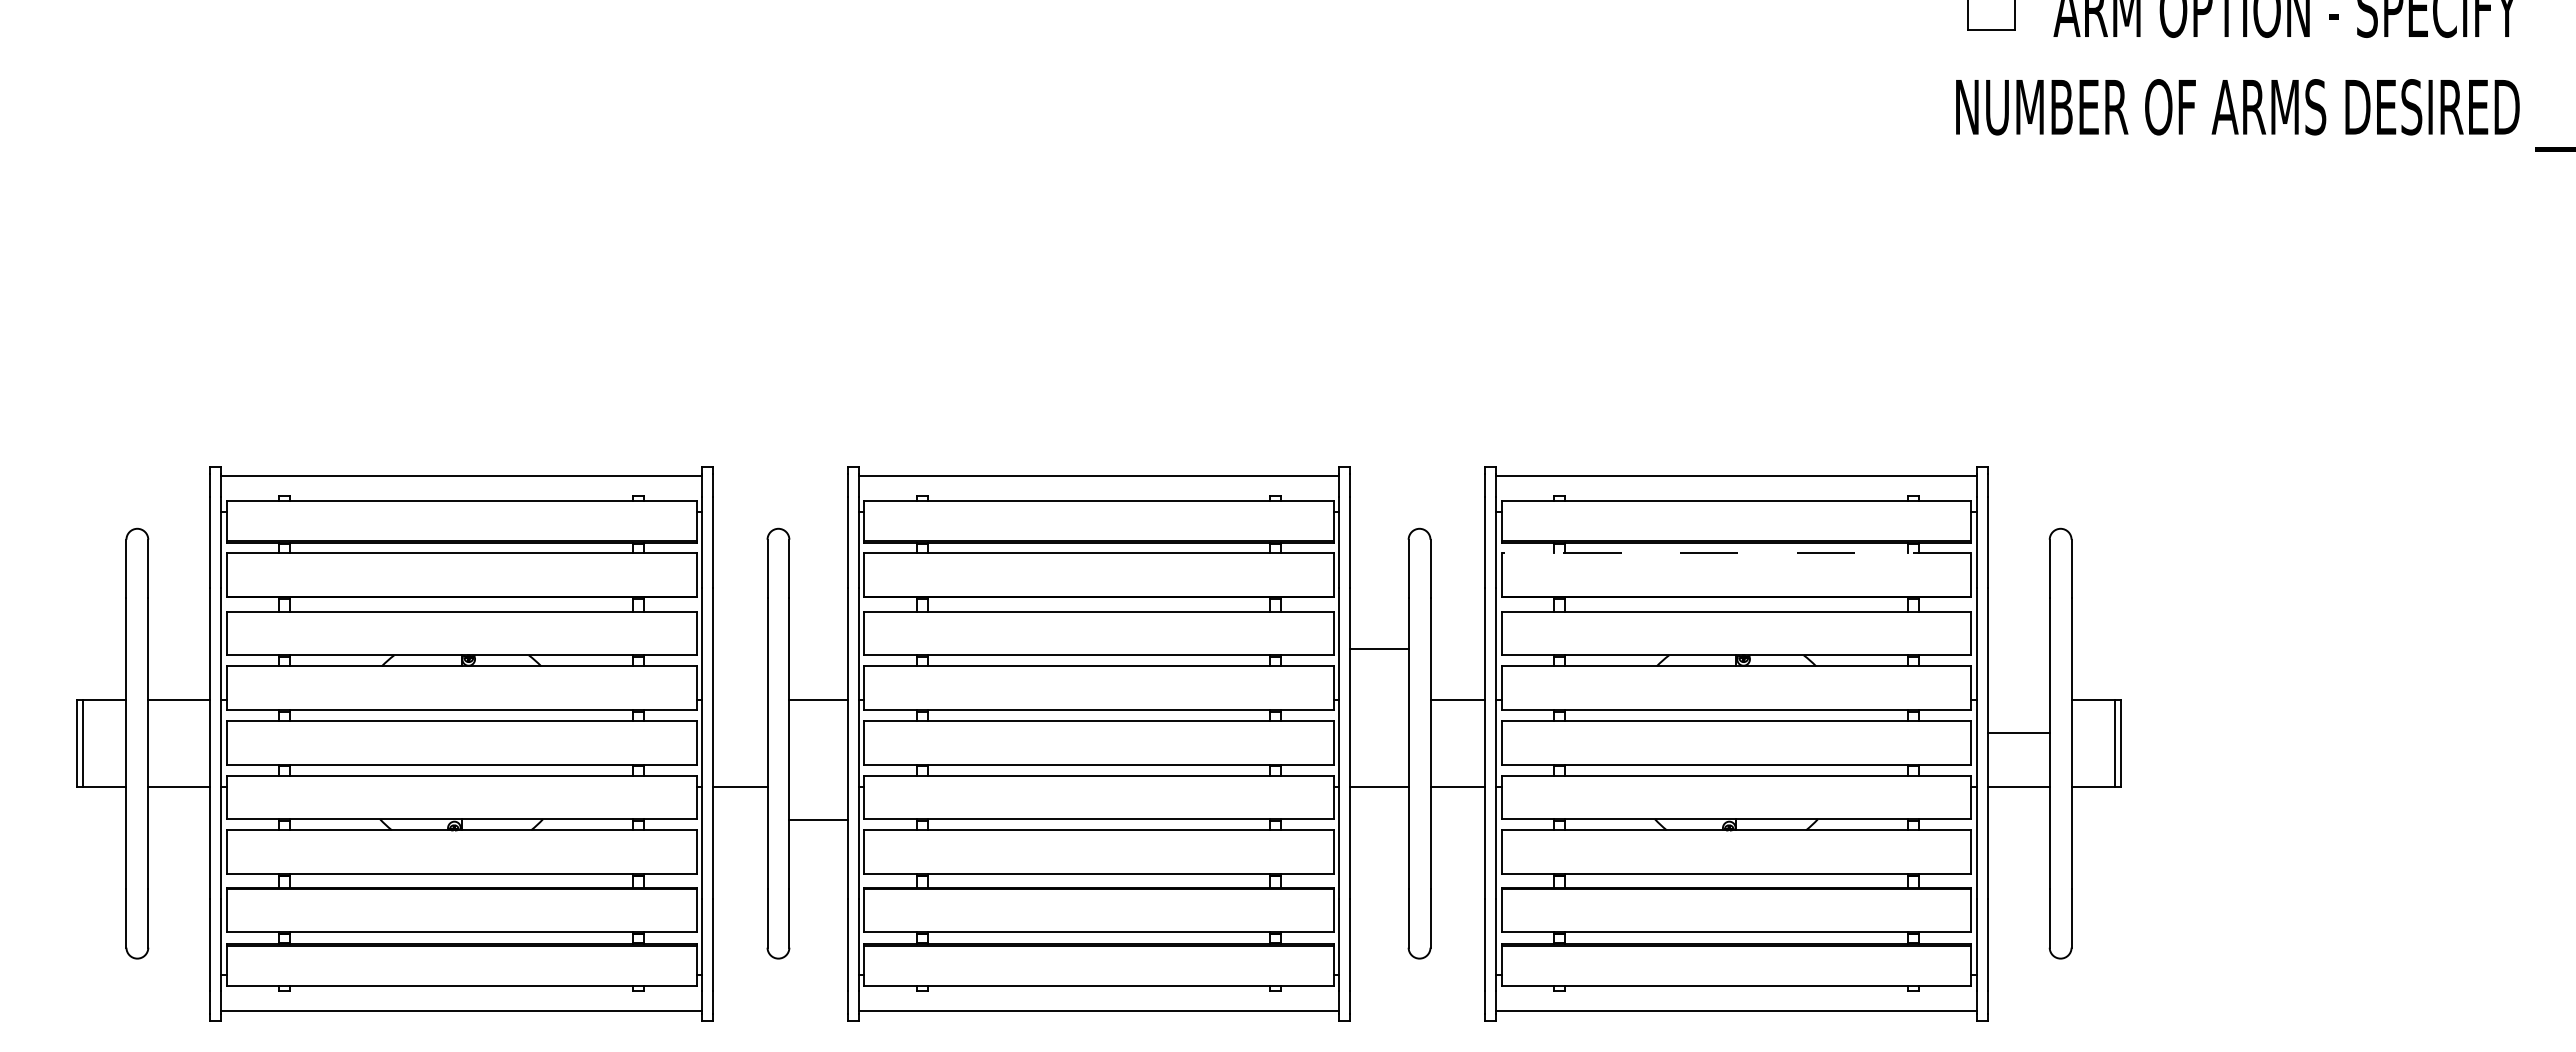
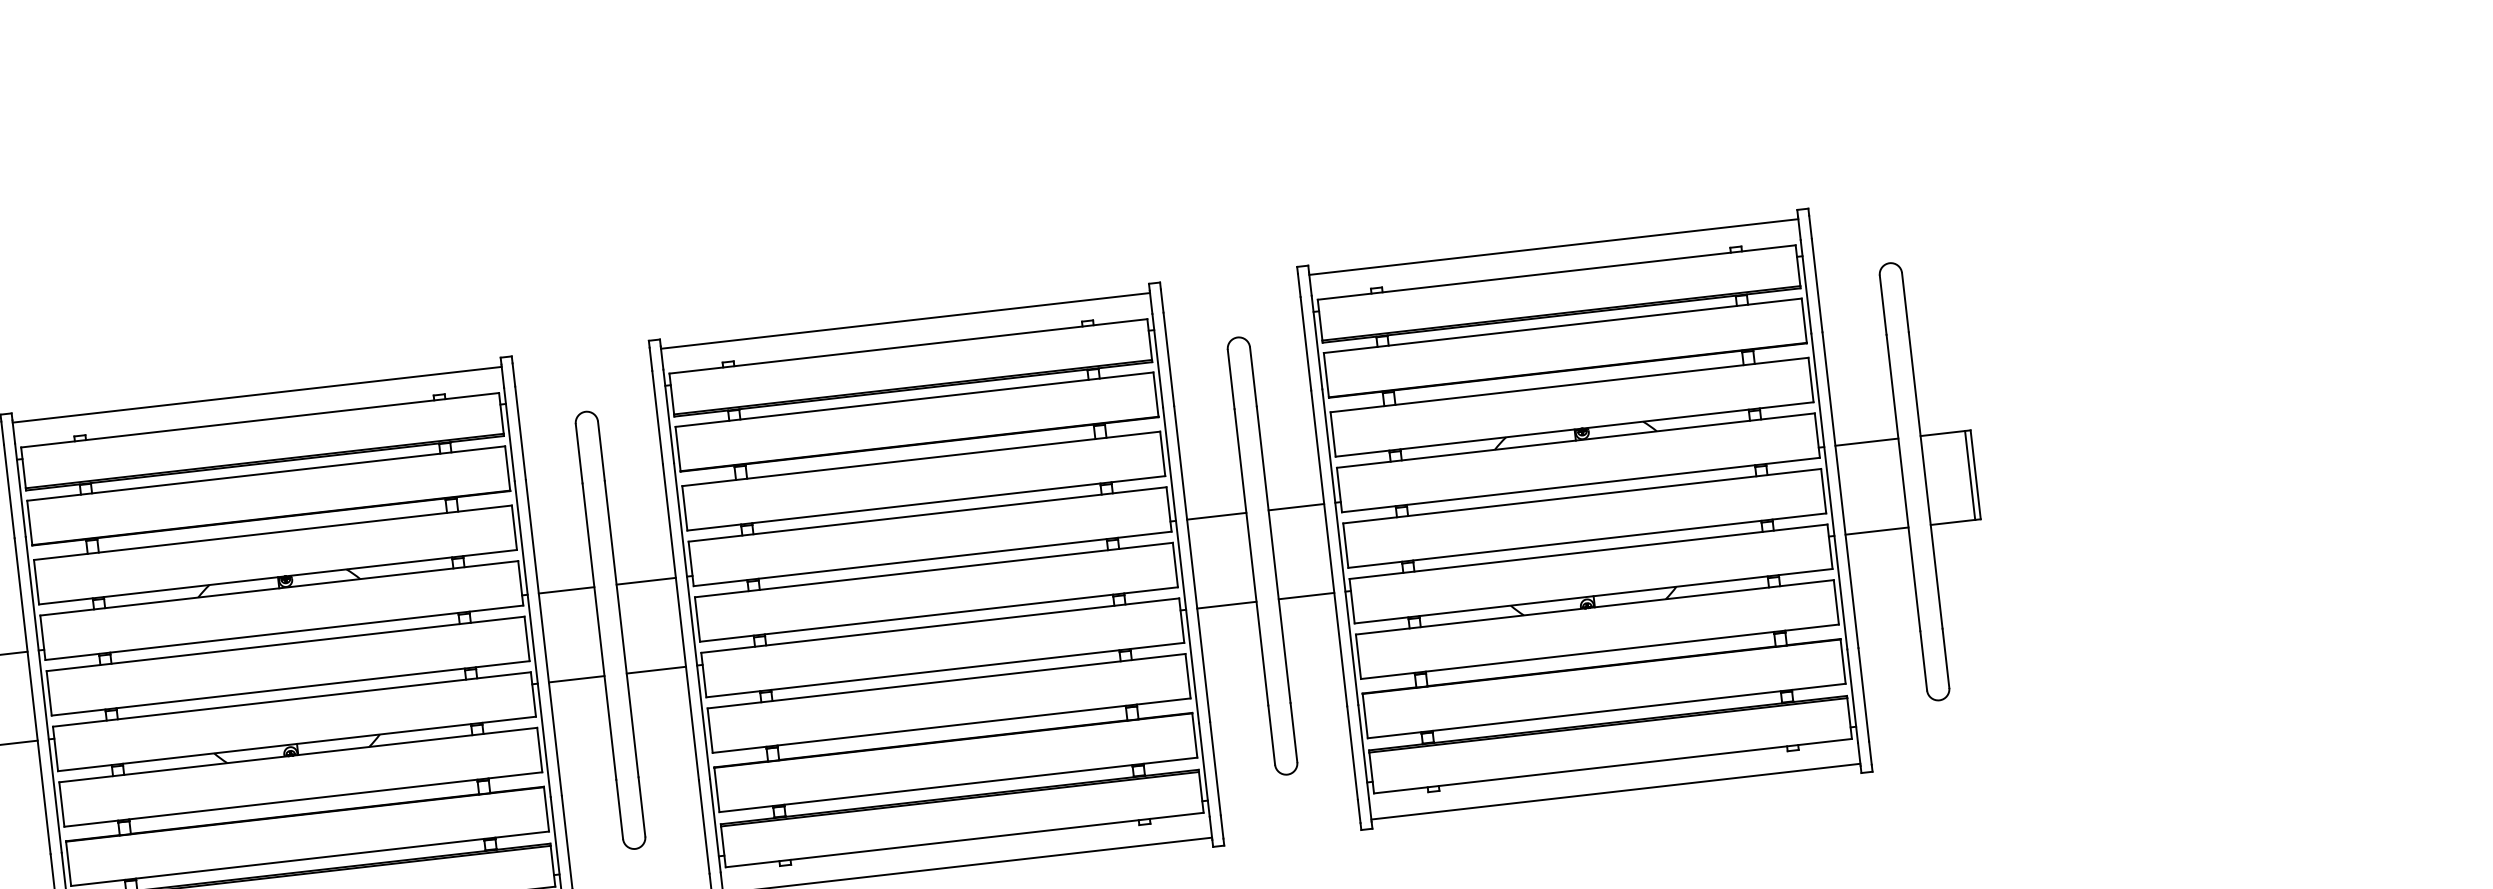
line: (1736, 553) -> (1562, 325), dashed -> solid
line: (1379, 649) -> (1216, 516), moved
line: (739, 700) -> (565, 590), added
line: (2018, 733) -> (1866, 442), moved
line: (818, 820) -> (656, 670), moved

